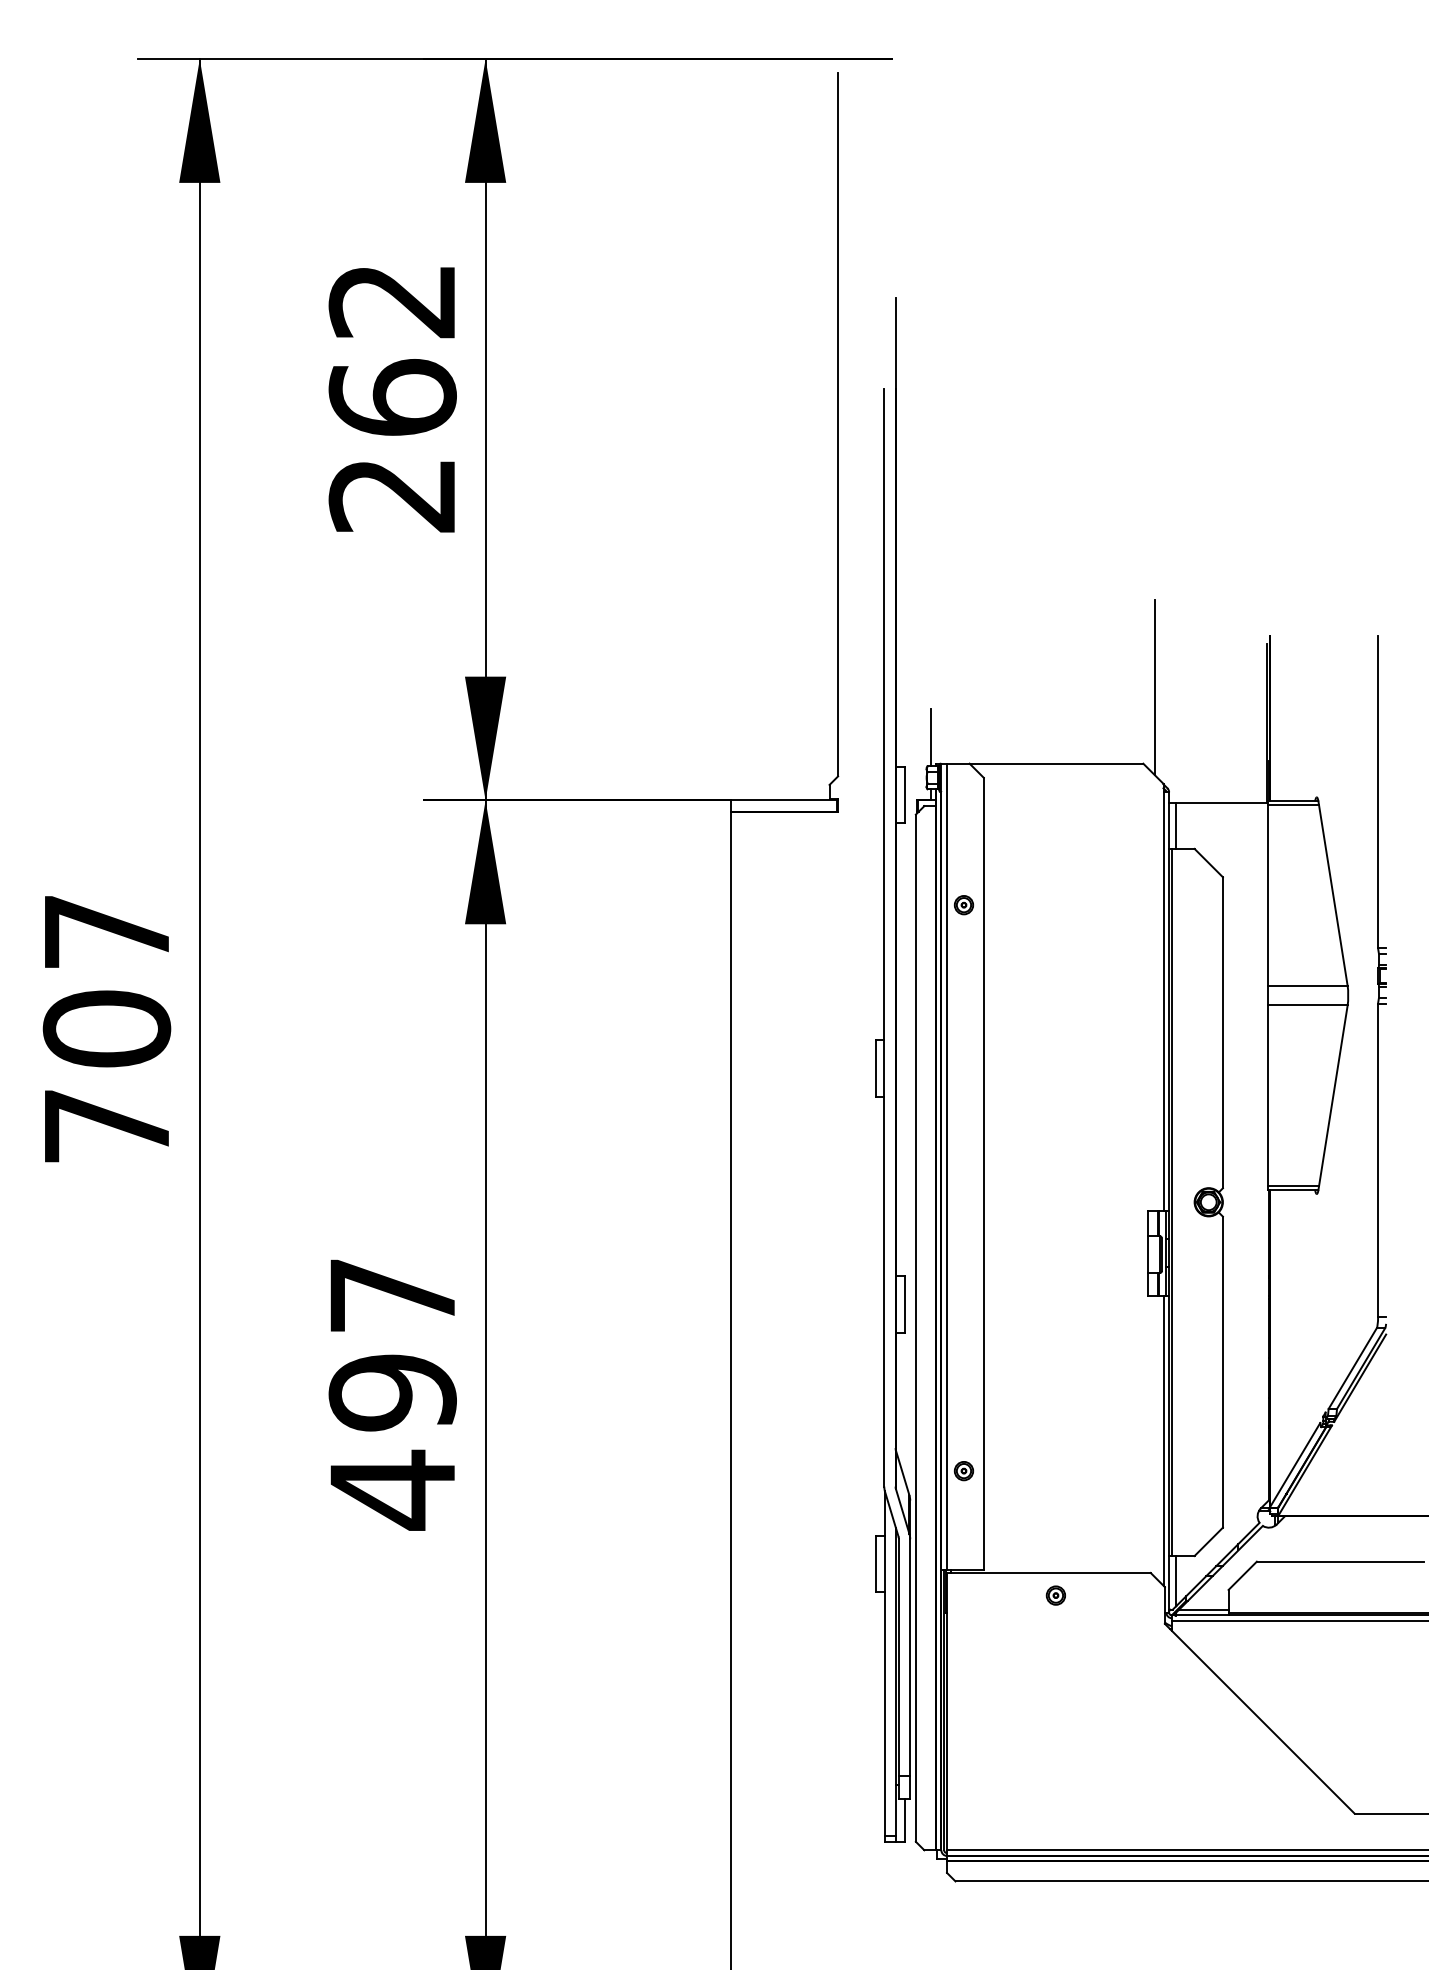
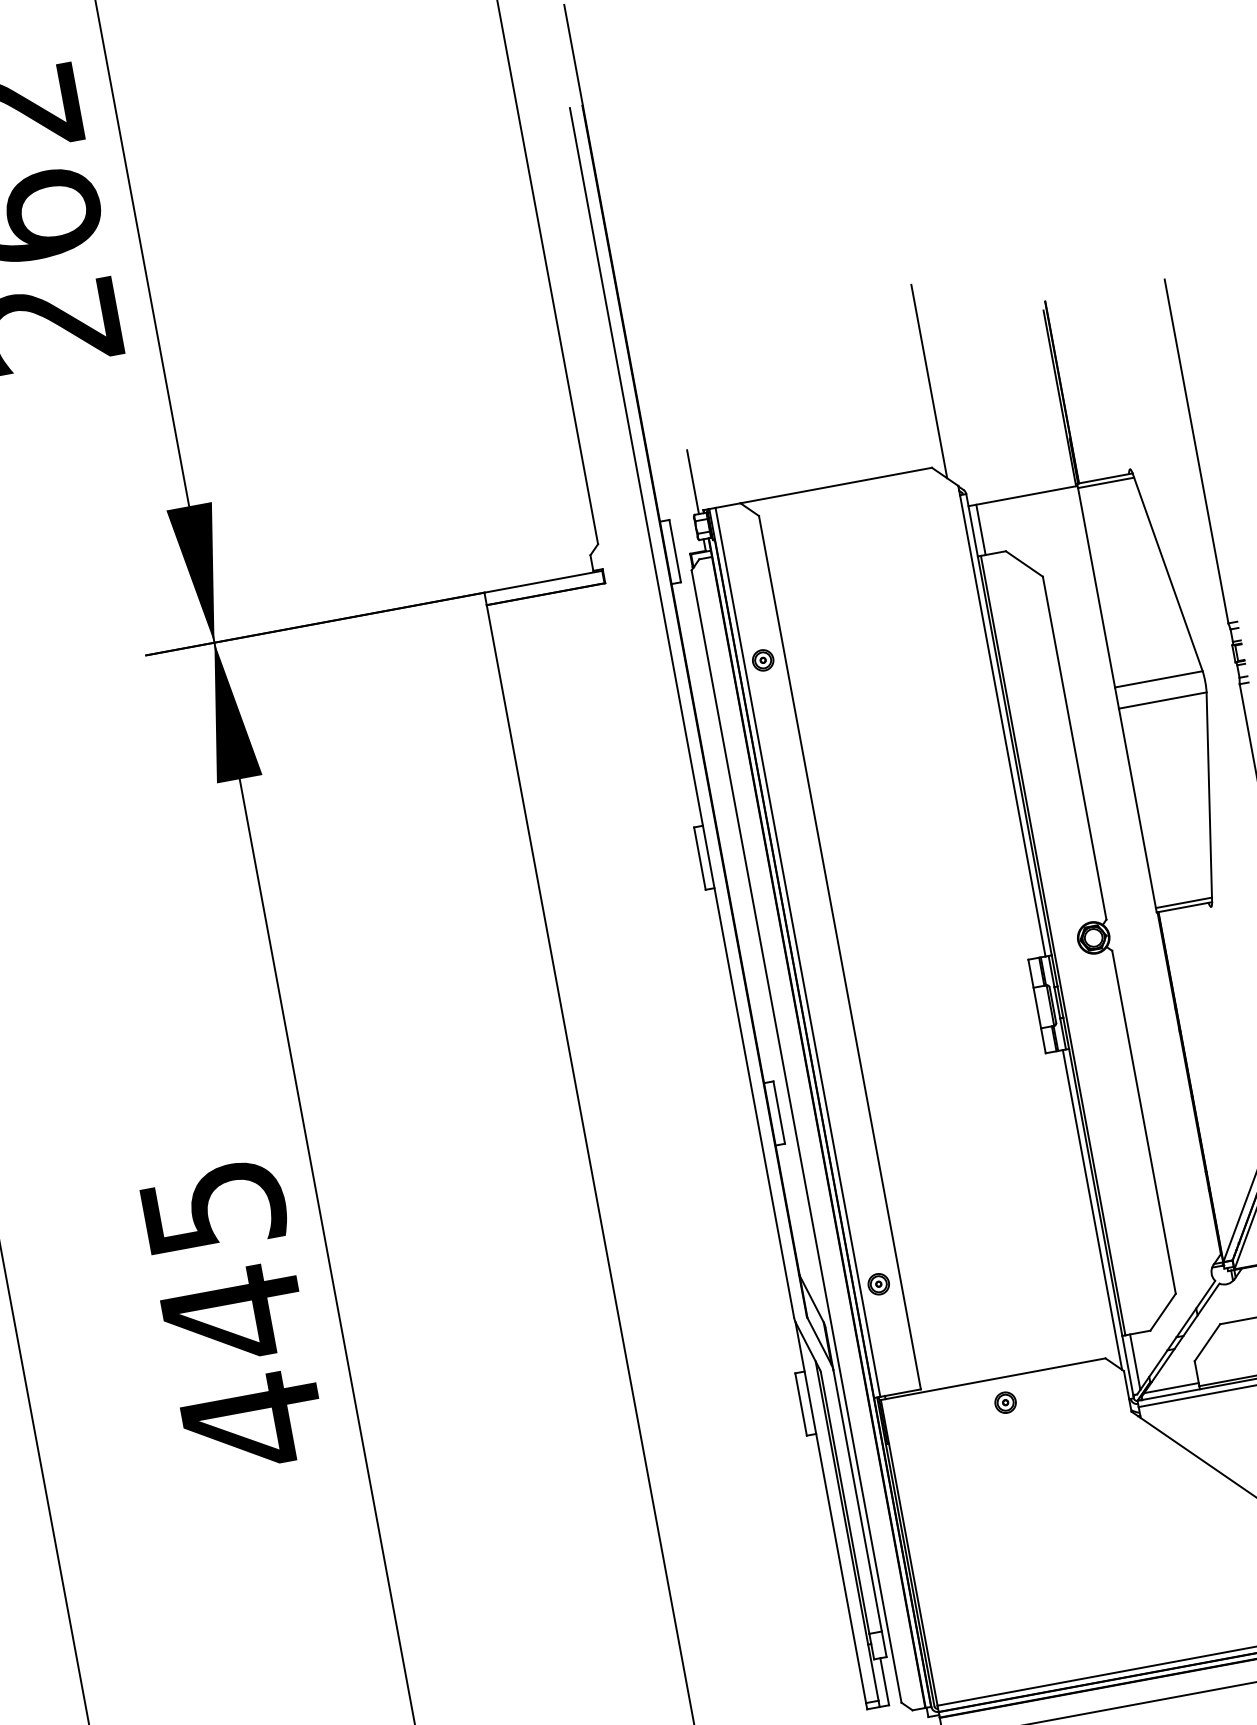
text: (392, 1346) -> (223, 1263), 497 -> 445

